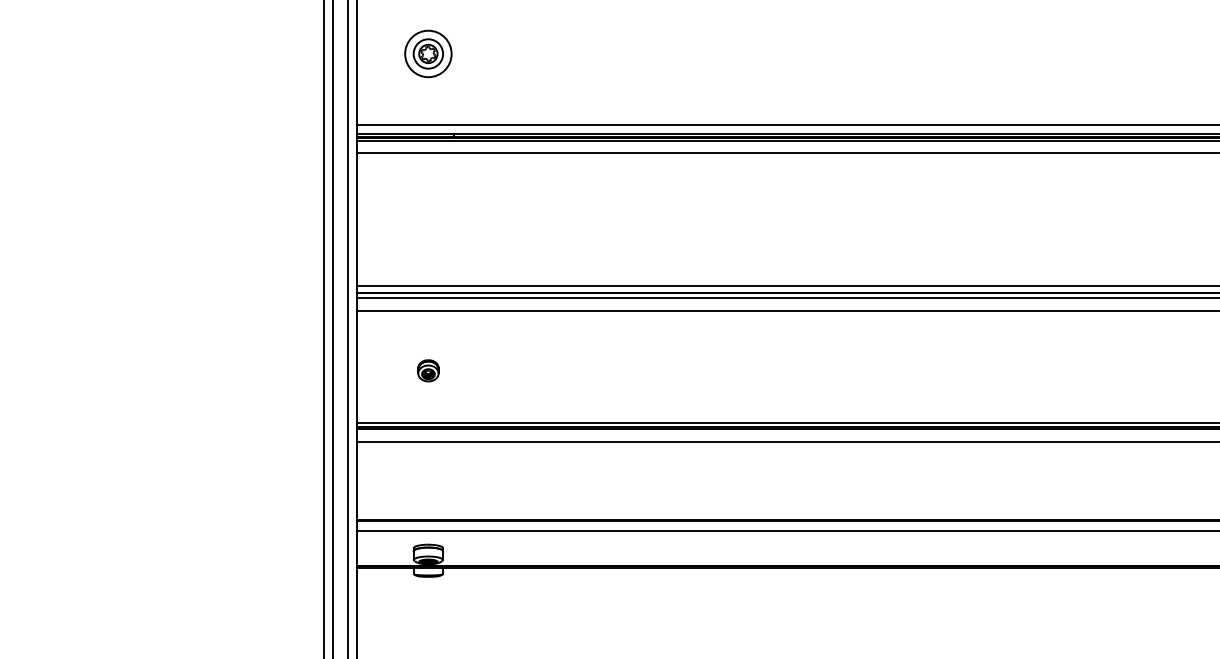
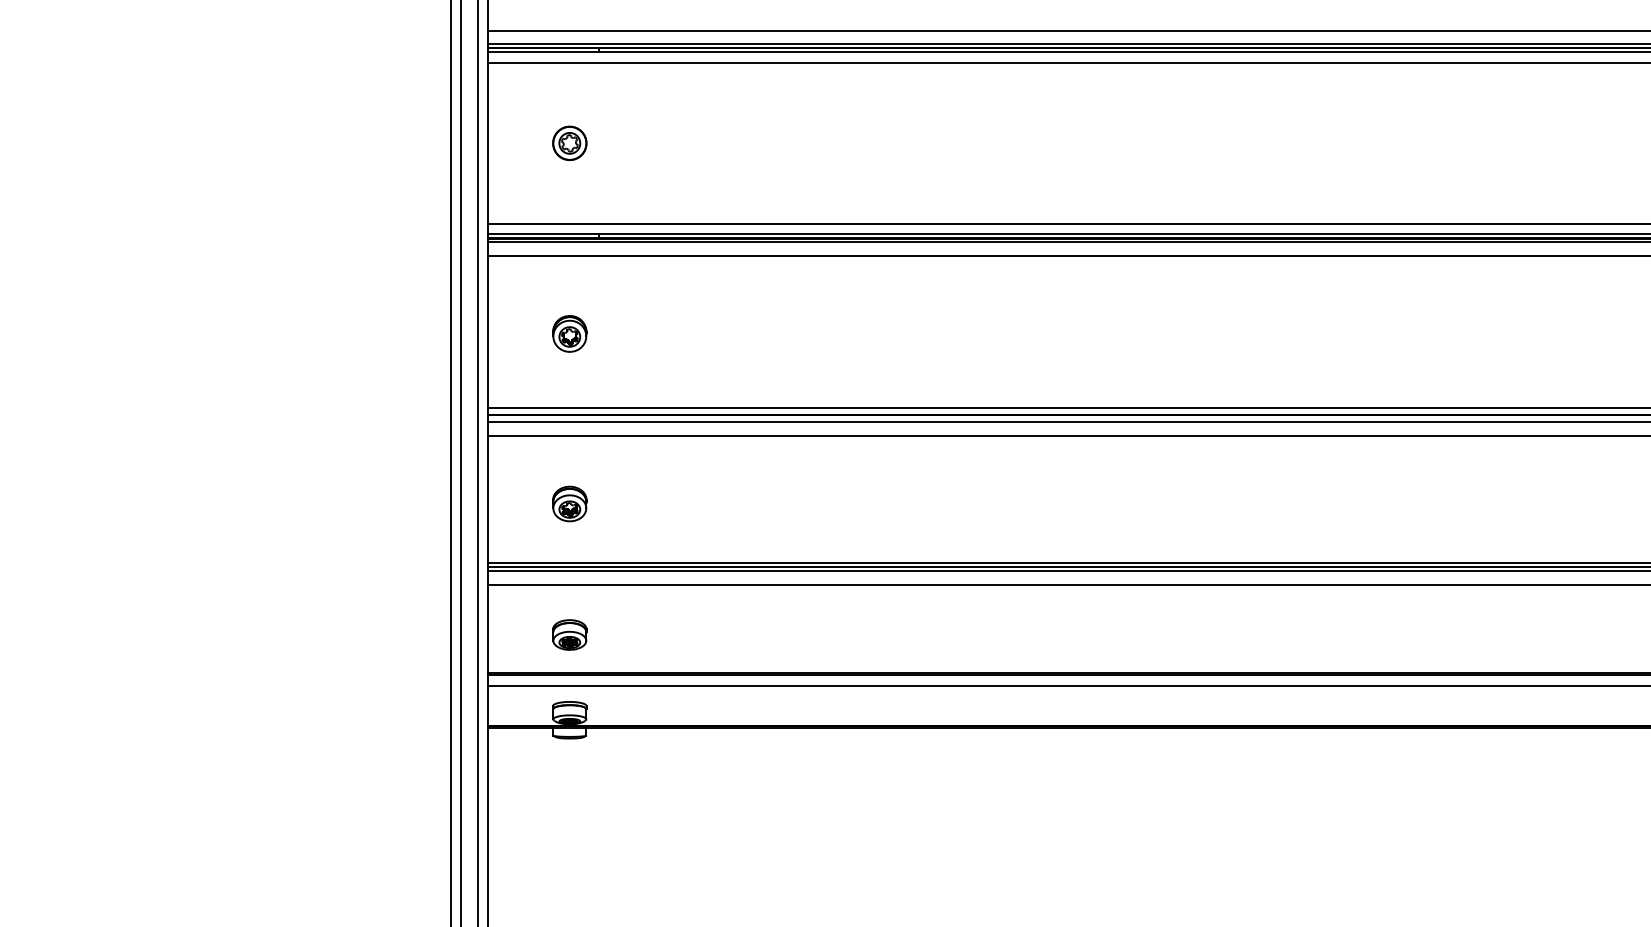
circle: (428, 53) -> (569, 142), size x0.62
part: (428, 221) -> (569, 333), added
part: (428, 370) -> (569, 503), size x1.43
part: (428, 485) -> (569, 634), added

